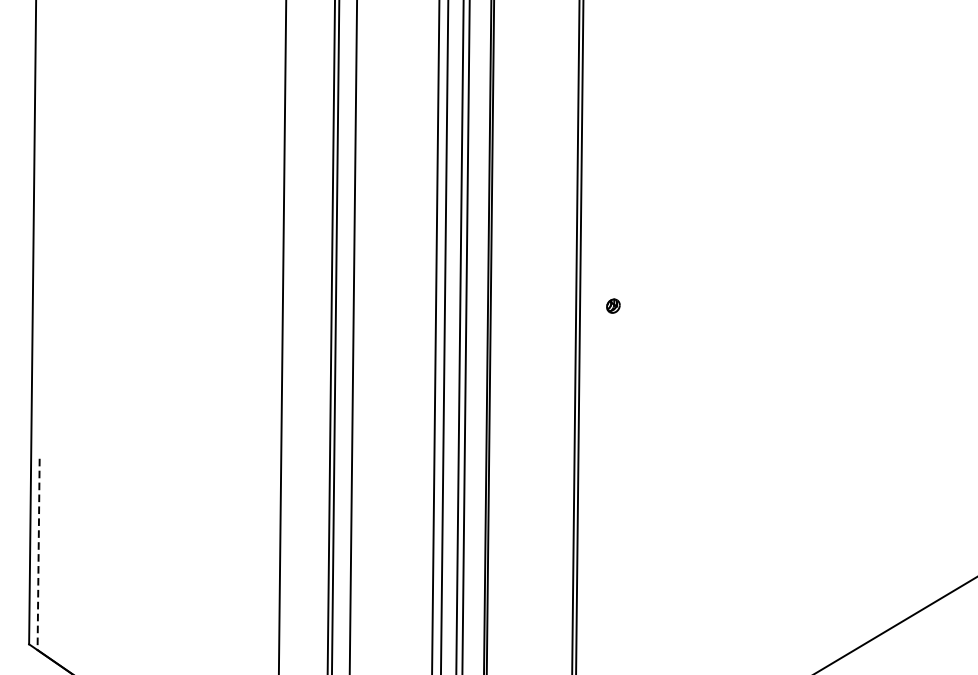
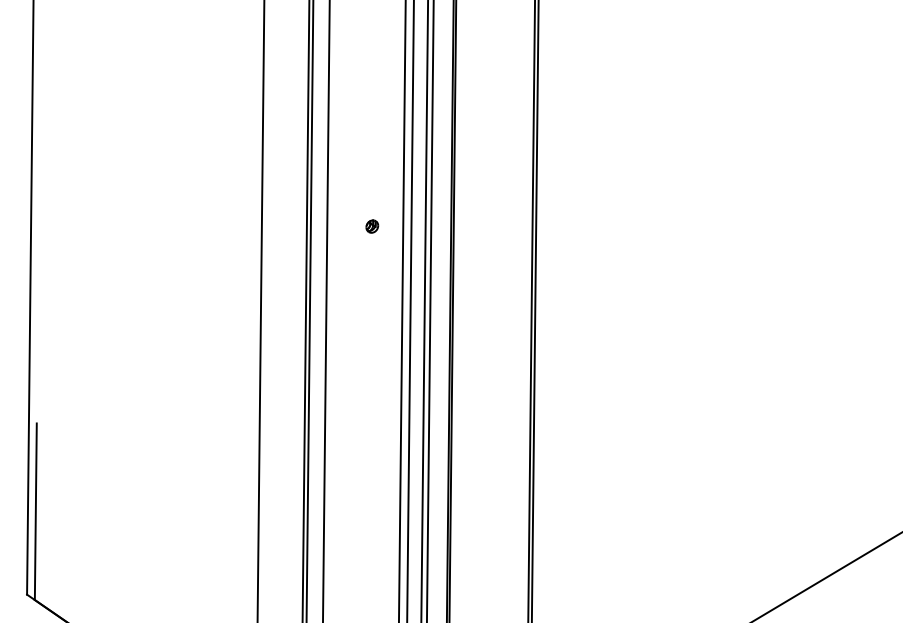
part: (613, 306) -> (372, 226), moved
line: (38, 555) -> (35, 512), dashed -> solid

